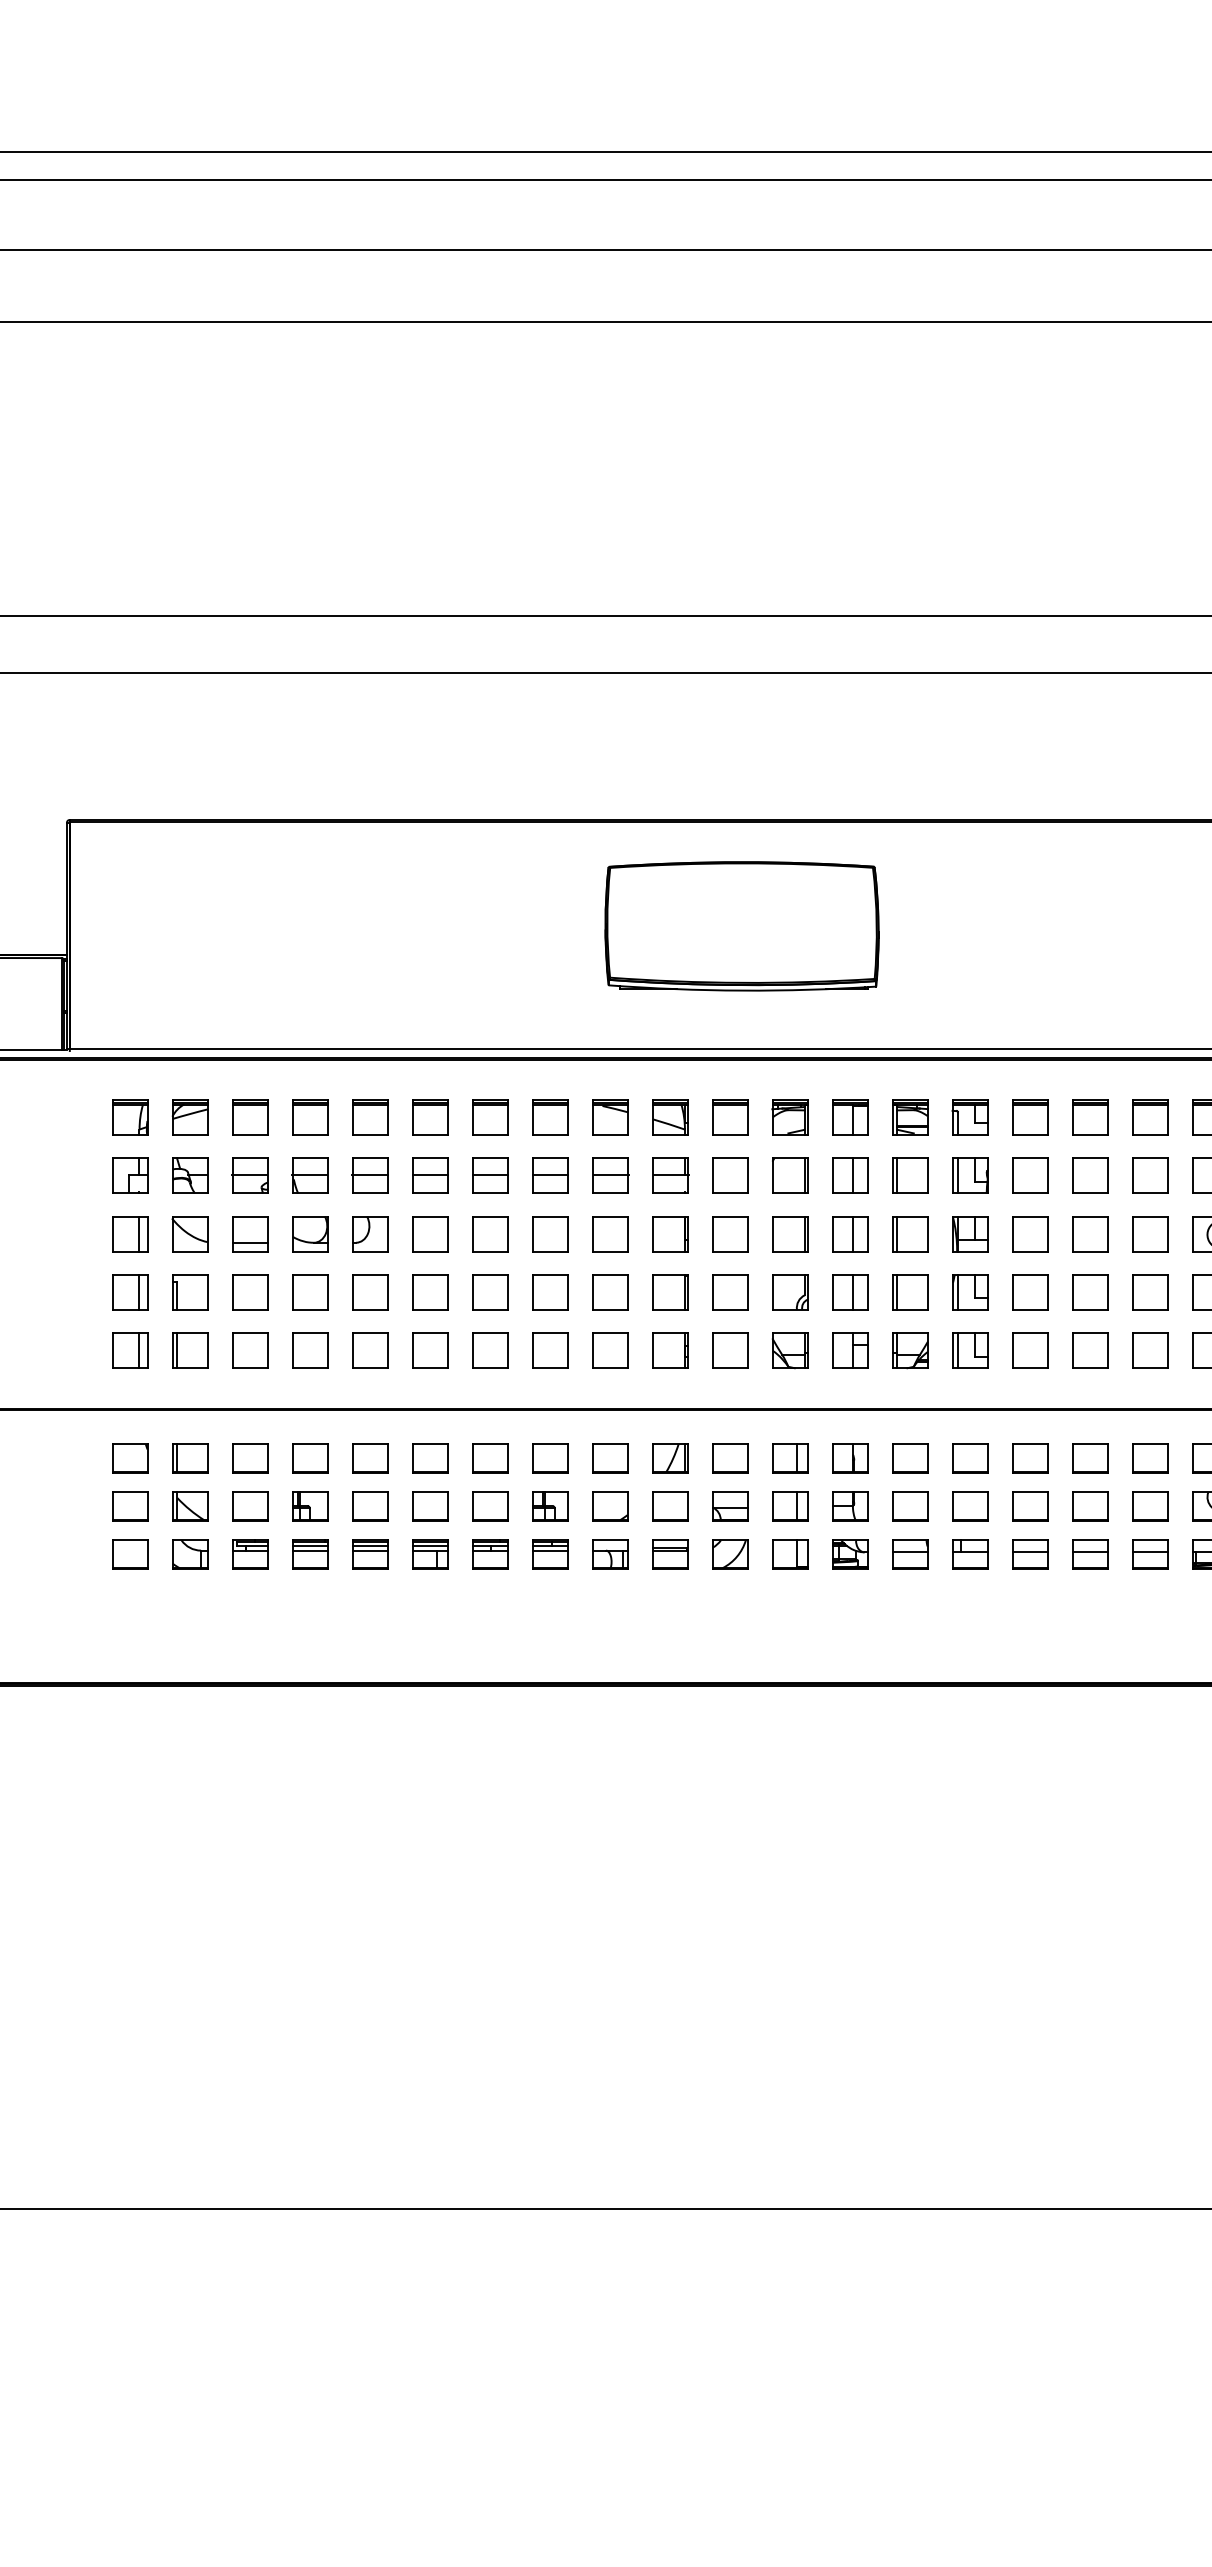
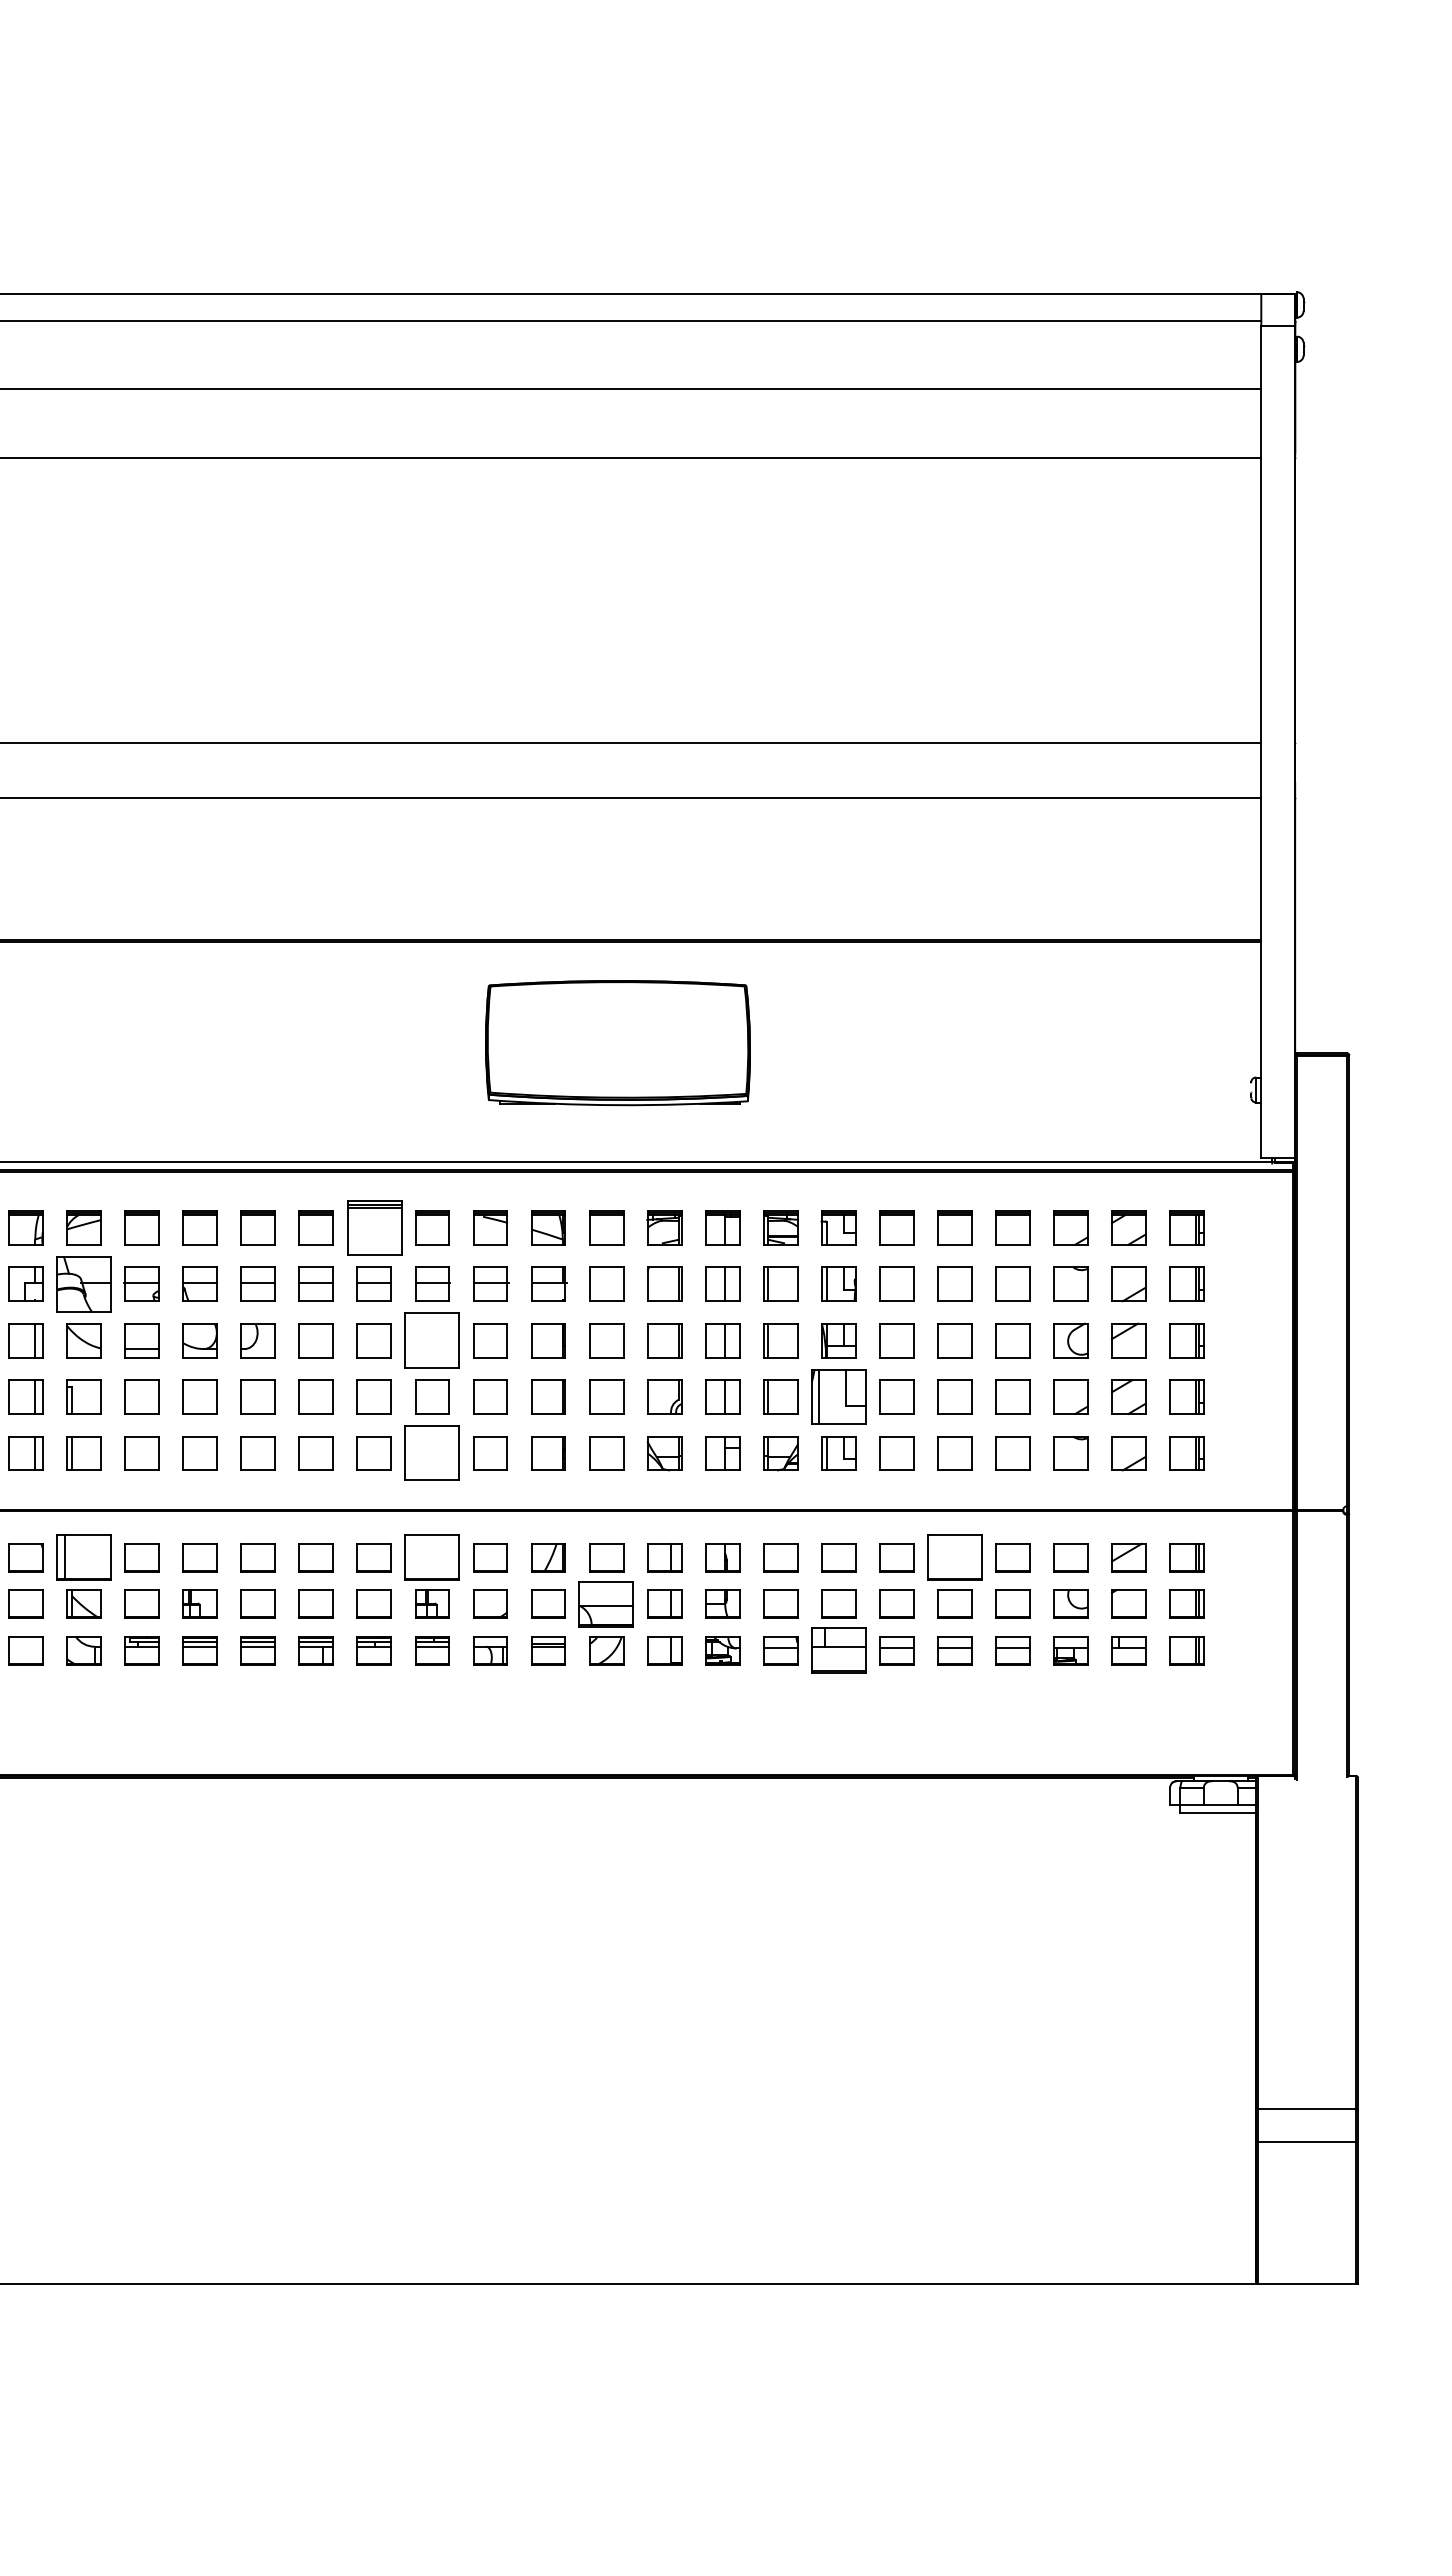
part: (489, 1117) -> (373, 1227), size x1.6
part: (189, 1175) -> (83, 1283), size x1.6
part: (550, 1233) -> (432, 1340), size x1.6
part: (970, 1291) -> (838, 1396), size x1.6
part: (550, 1350) -> (432, 1453), size x1.6
part: (189, 1458) -> (83, 1557), size x1.6
part: (550, 1458) -> (432, 1557), size x1.6
part: (1089, 1458) -> (954, 1557), size x1.6
part: (730, 1505) -> (606, 1603), size x1.6
part: (970, 1554) -> (838, 1650), size x1.6

